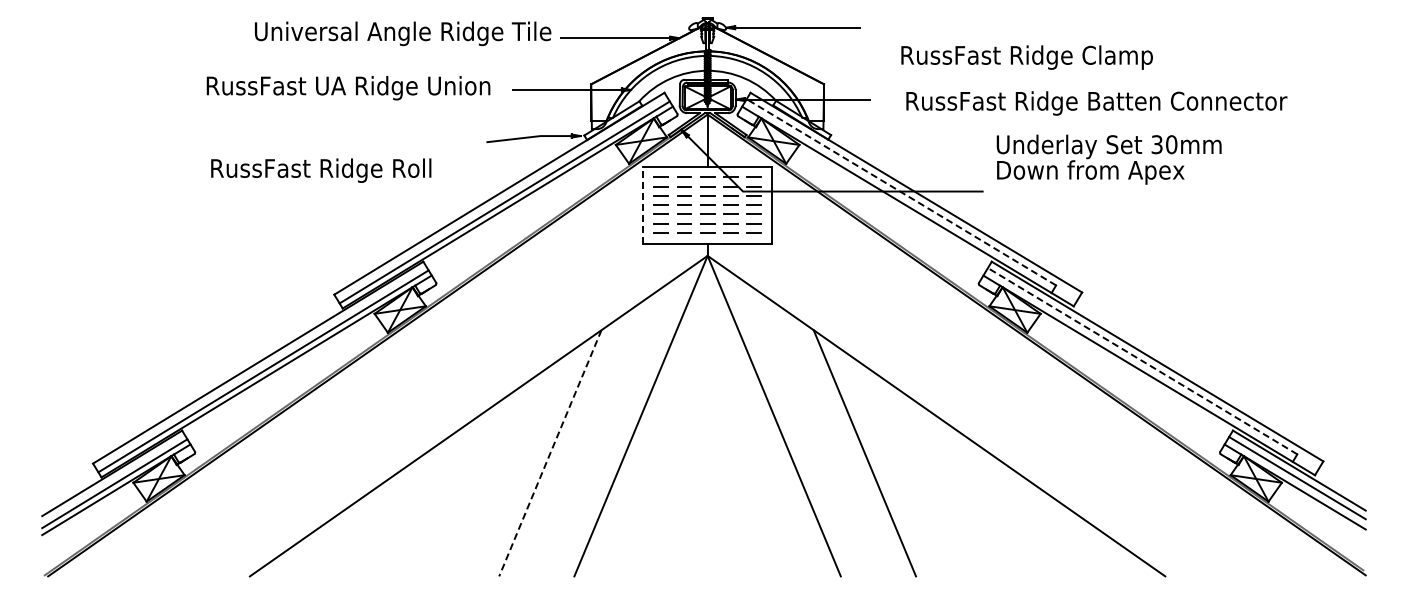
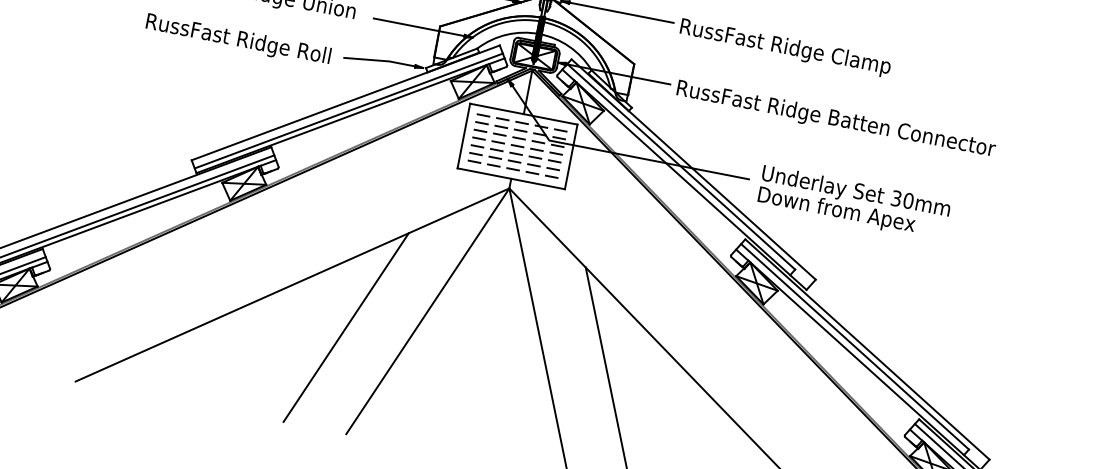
text: (1026, 57) -> (784, 47), moved
text: (1096, 103) -> (835, 120), moved
text: (1108, 159) -> (853, 203), moved
text: (321, 170) -> (238, 40), moved
line: (901, 192) -> (681, 167), dashed -> solid
line: (643, 205) -> (464, 136), dashed -> solid
line: (1142, 361) -> (854, 347), dashed -> solid
line: (550, 453) -> (346, 327), dashed -> solid

